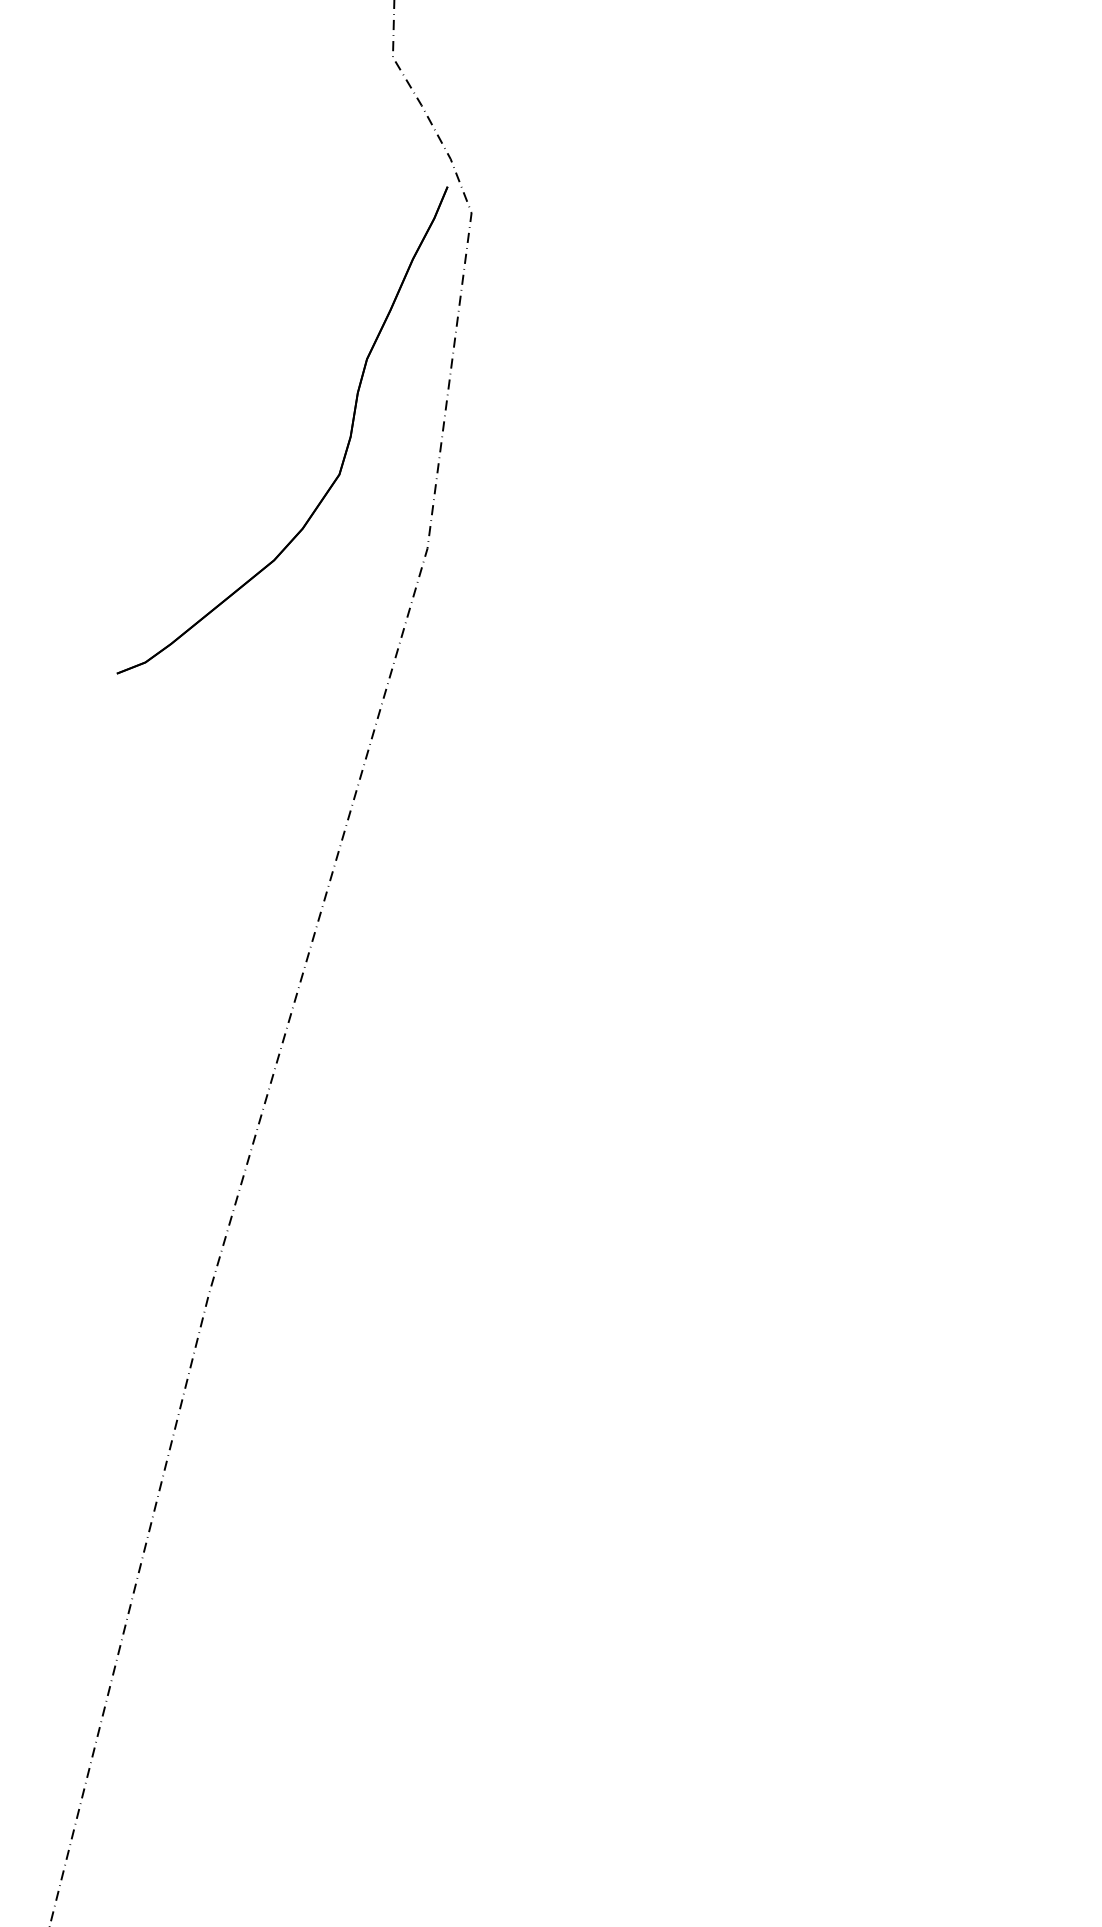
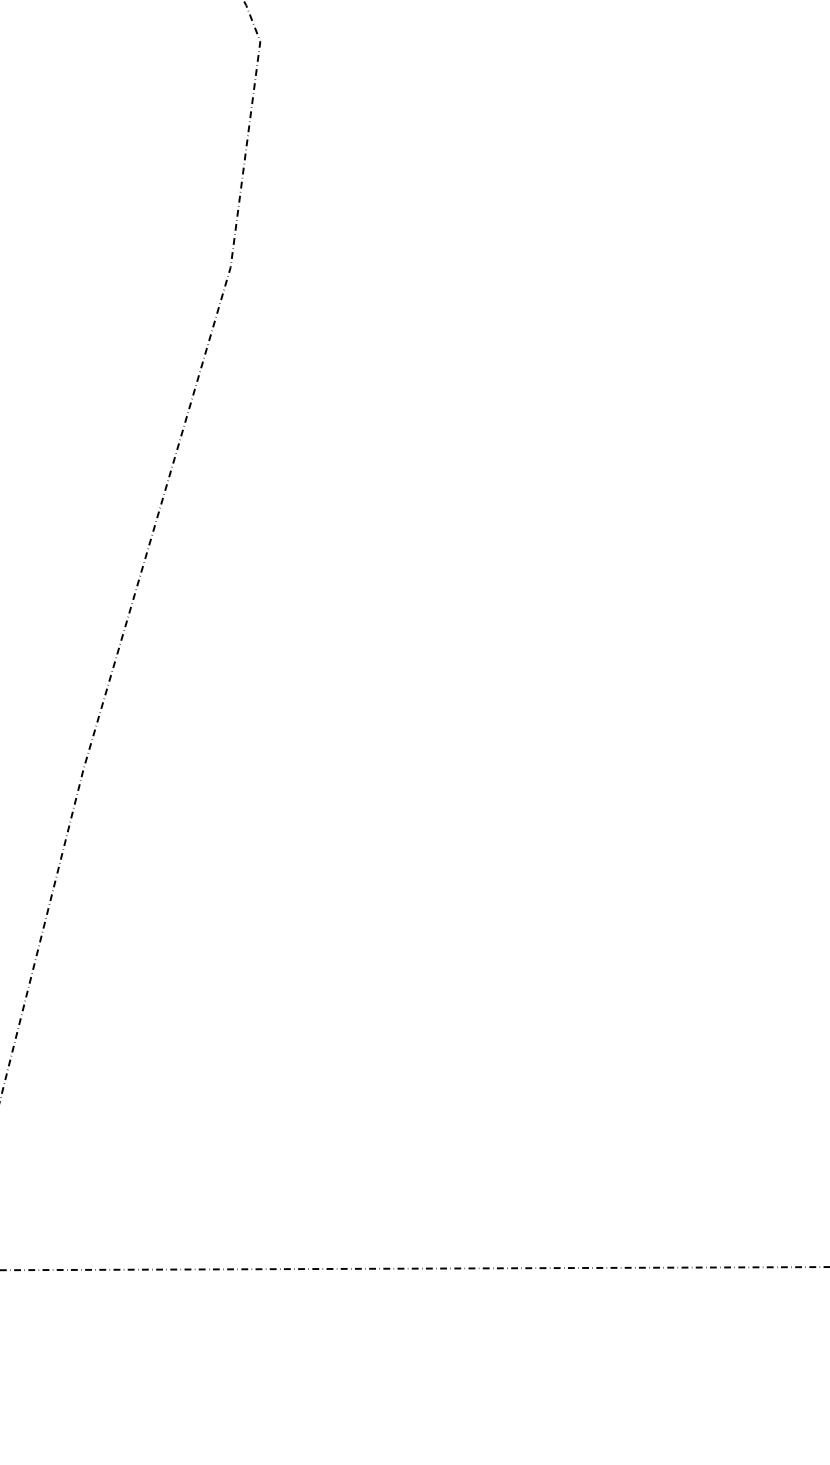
part: (343, 452) -> (174, 202), removed

